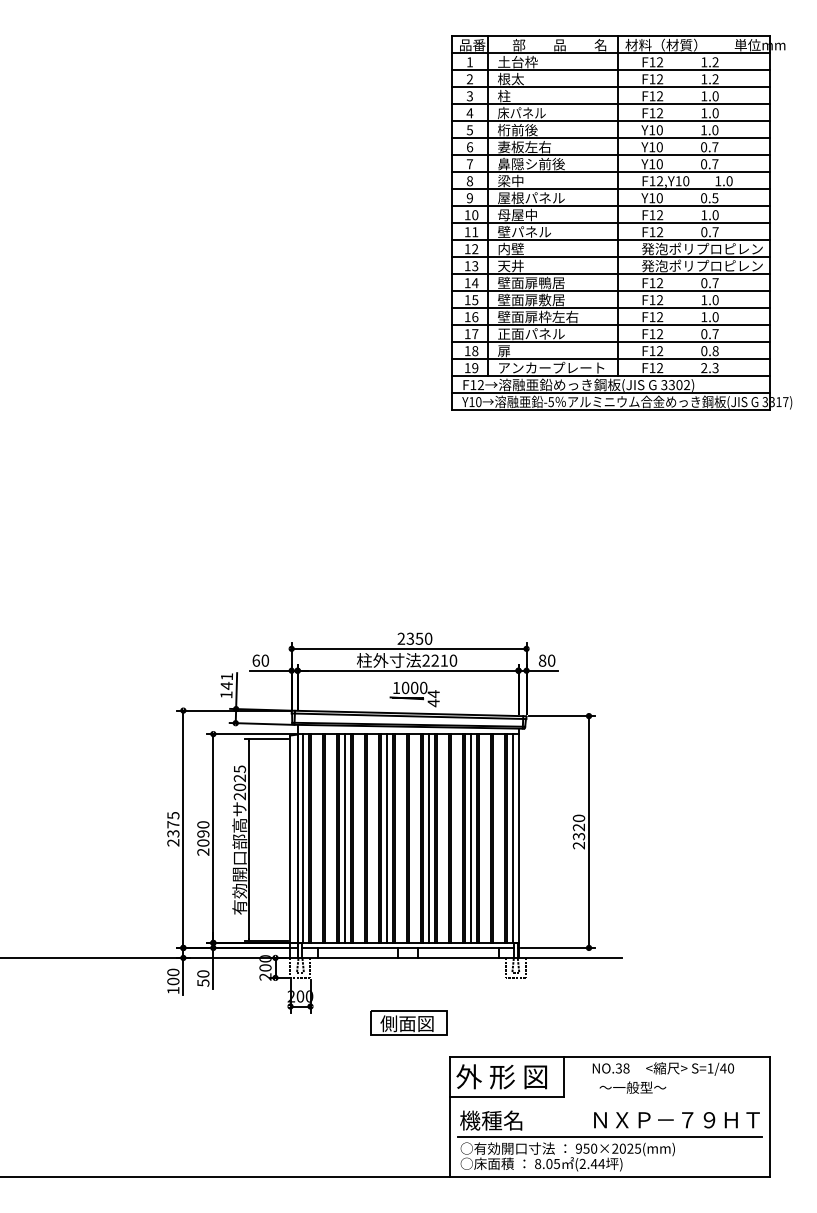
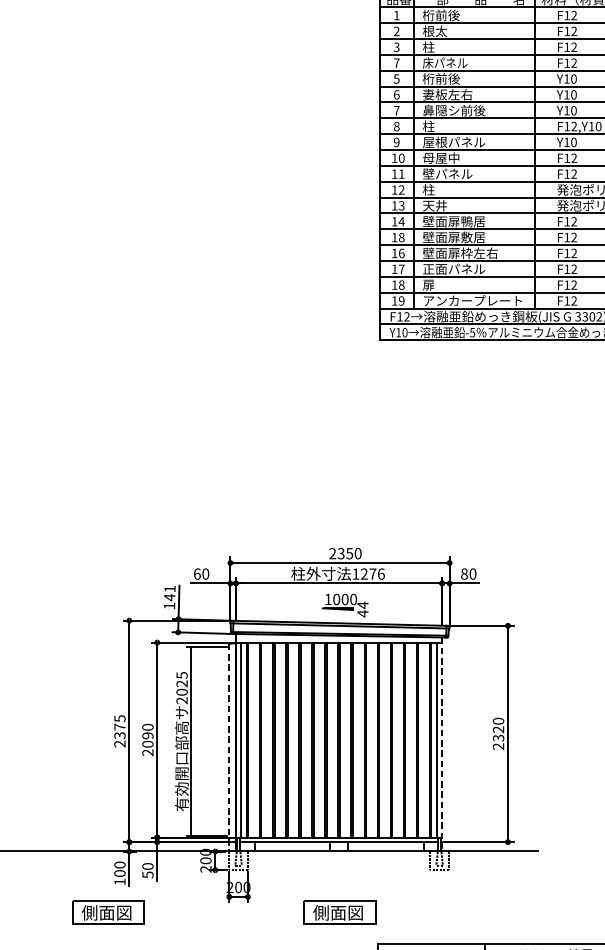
text: (517, 62) -> (441, 15), 土台枠 -> 桁前後
text: (469, 113) -> (396, 63), 4 -> 7
text: (510, 180) -> (434, 125), 梁中 -> 柱
text: (510, 248) -> (434, 189), 内壁 -> 柱
text: (475, 300) -> (401, 237), 15 -> 18
text: (439, 660) -> (368, 573), 2210 -> 1276
line: (345, 838) -> (280, 740), removed
line: (387, 838) -> (319, 740), removed
line: (429, 838) -> (359, 740), removed
line: (471, 838) -> (398, 740), removed
line: (518, 843) -> (442, 744), solid -> dashed
line: (290, 847) -> (229, 748), solid -> dashed
part: (160, 1022) -> (107, 911), added

